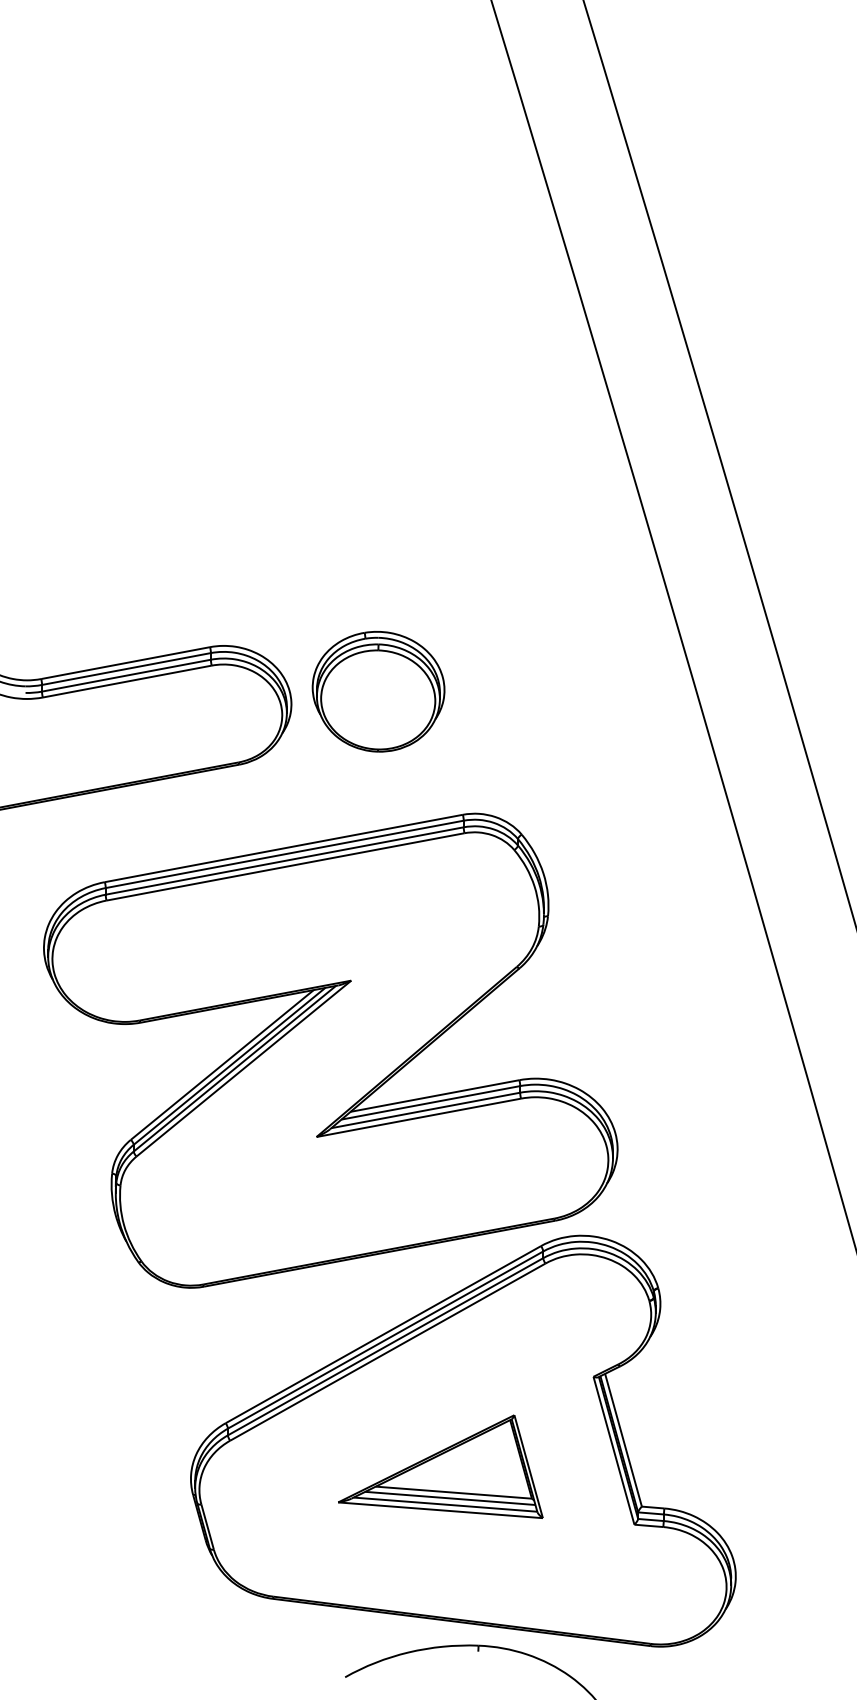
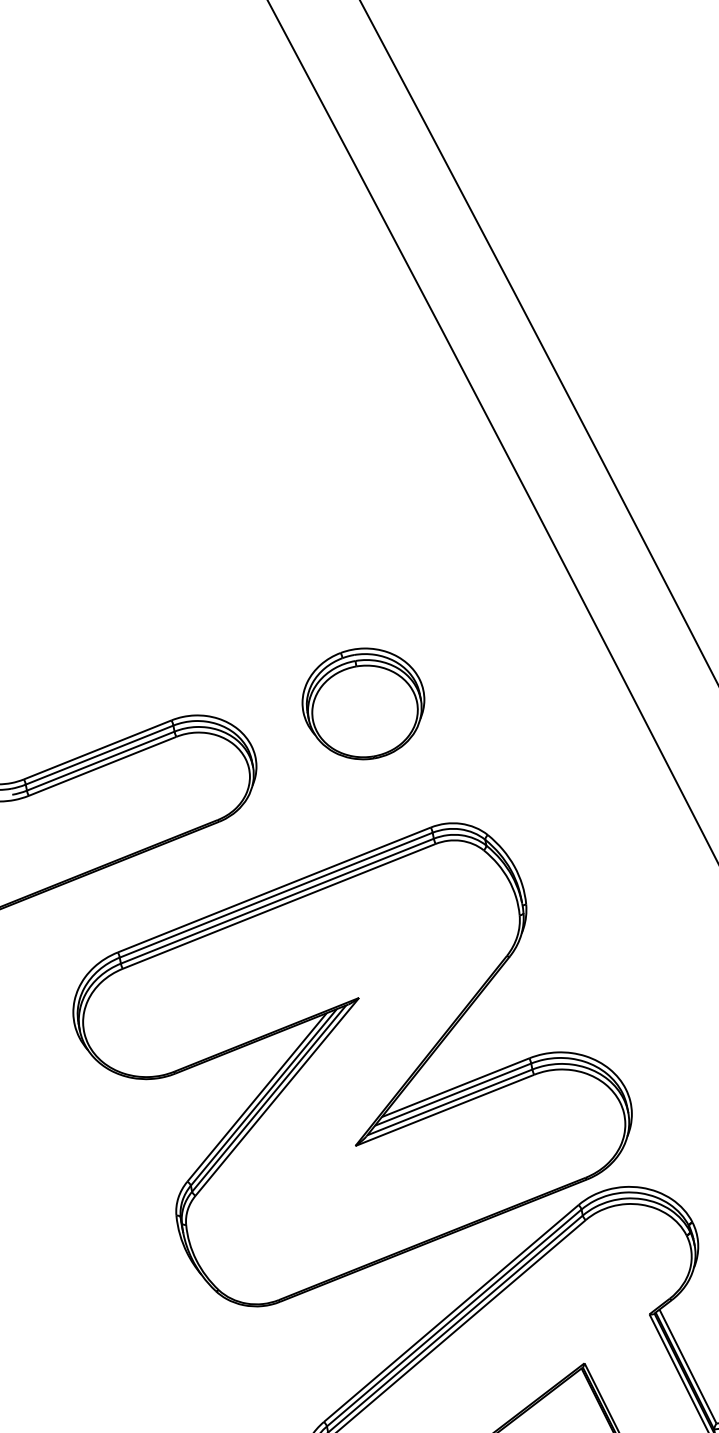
part: (378, 691) -> (363, 703), moved

